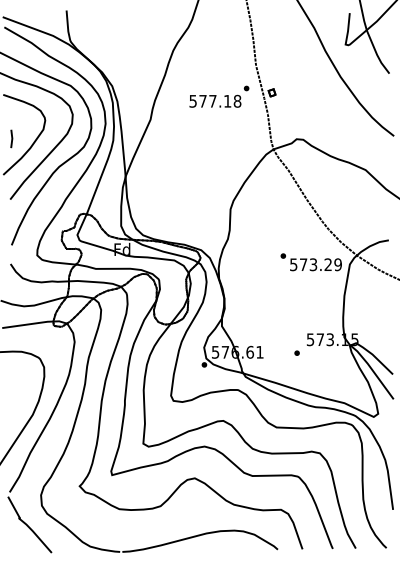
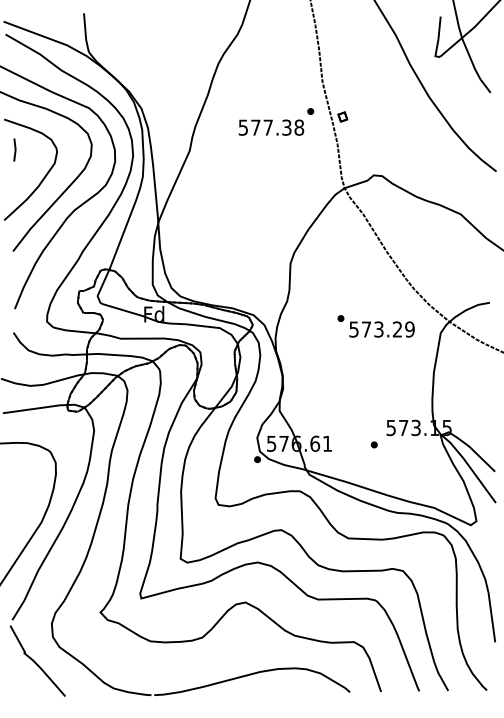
text: (227, 101) -> (286, 127), 577.18 -> 577.38
line: (11, 138) -> (14, 149), moved
text: (310, 262) -> (375, 326), moved

